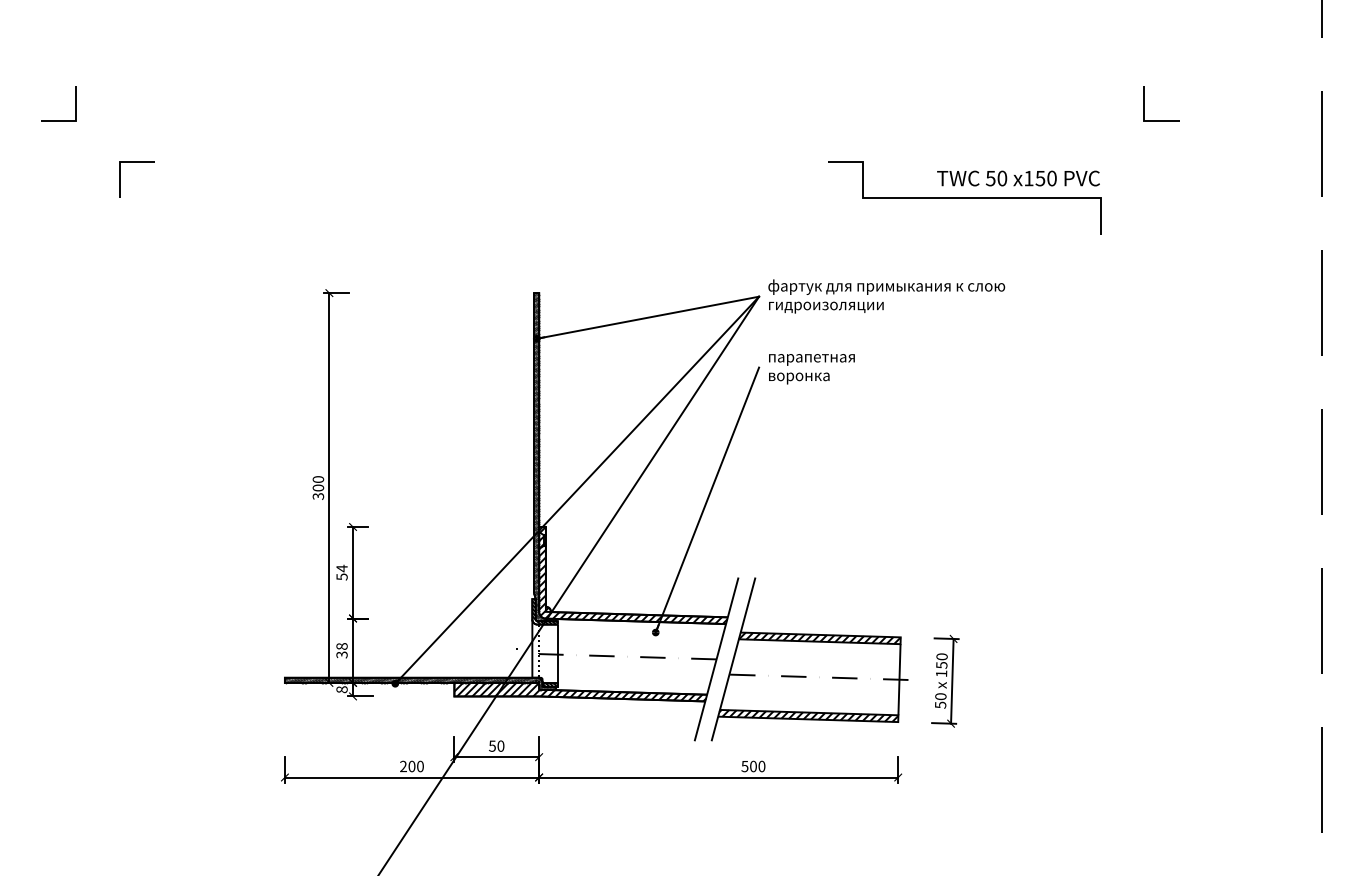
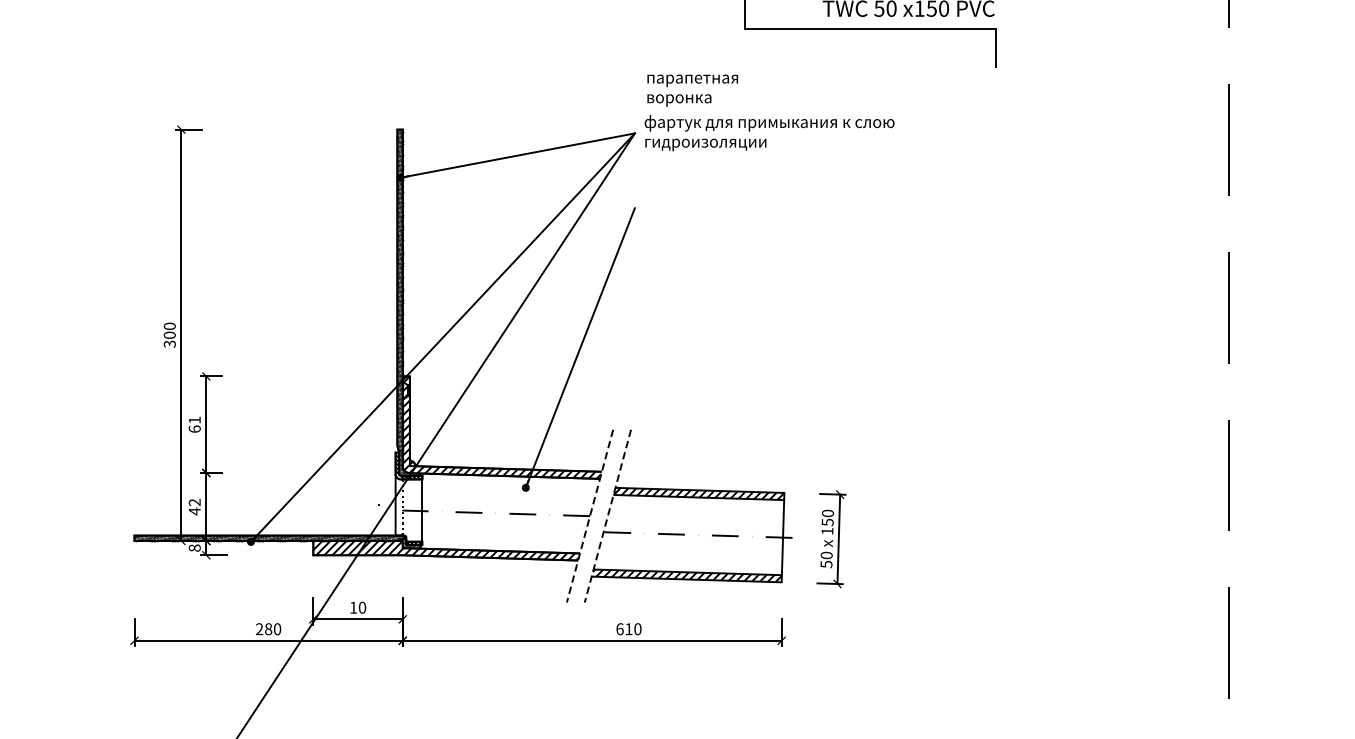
text: (811, 369) -> (692, 90), moved
text: (341, 572) -> (194, 424), 54 -> 61
text: (341, 650) -> (194, 506), 38 -> 42
line: (716, 659) -> (589, 516), solid -> dashed
line: (733, 659) -> (607, 516), solid -> dashed
text: (492, 745) -> (353, 607), 50 -> 10
text: (411, 766) -> (268, 629), 200 -> 280
text: (748, 766) -> (623, 629), 500 -> 610

